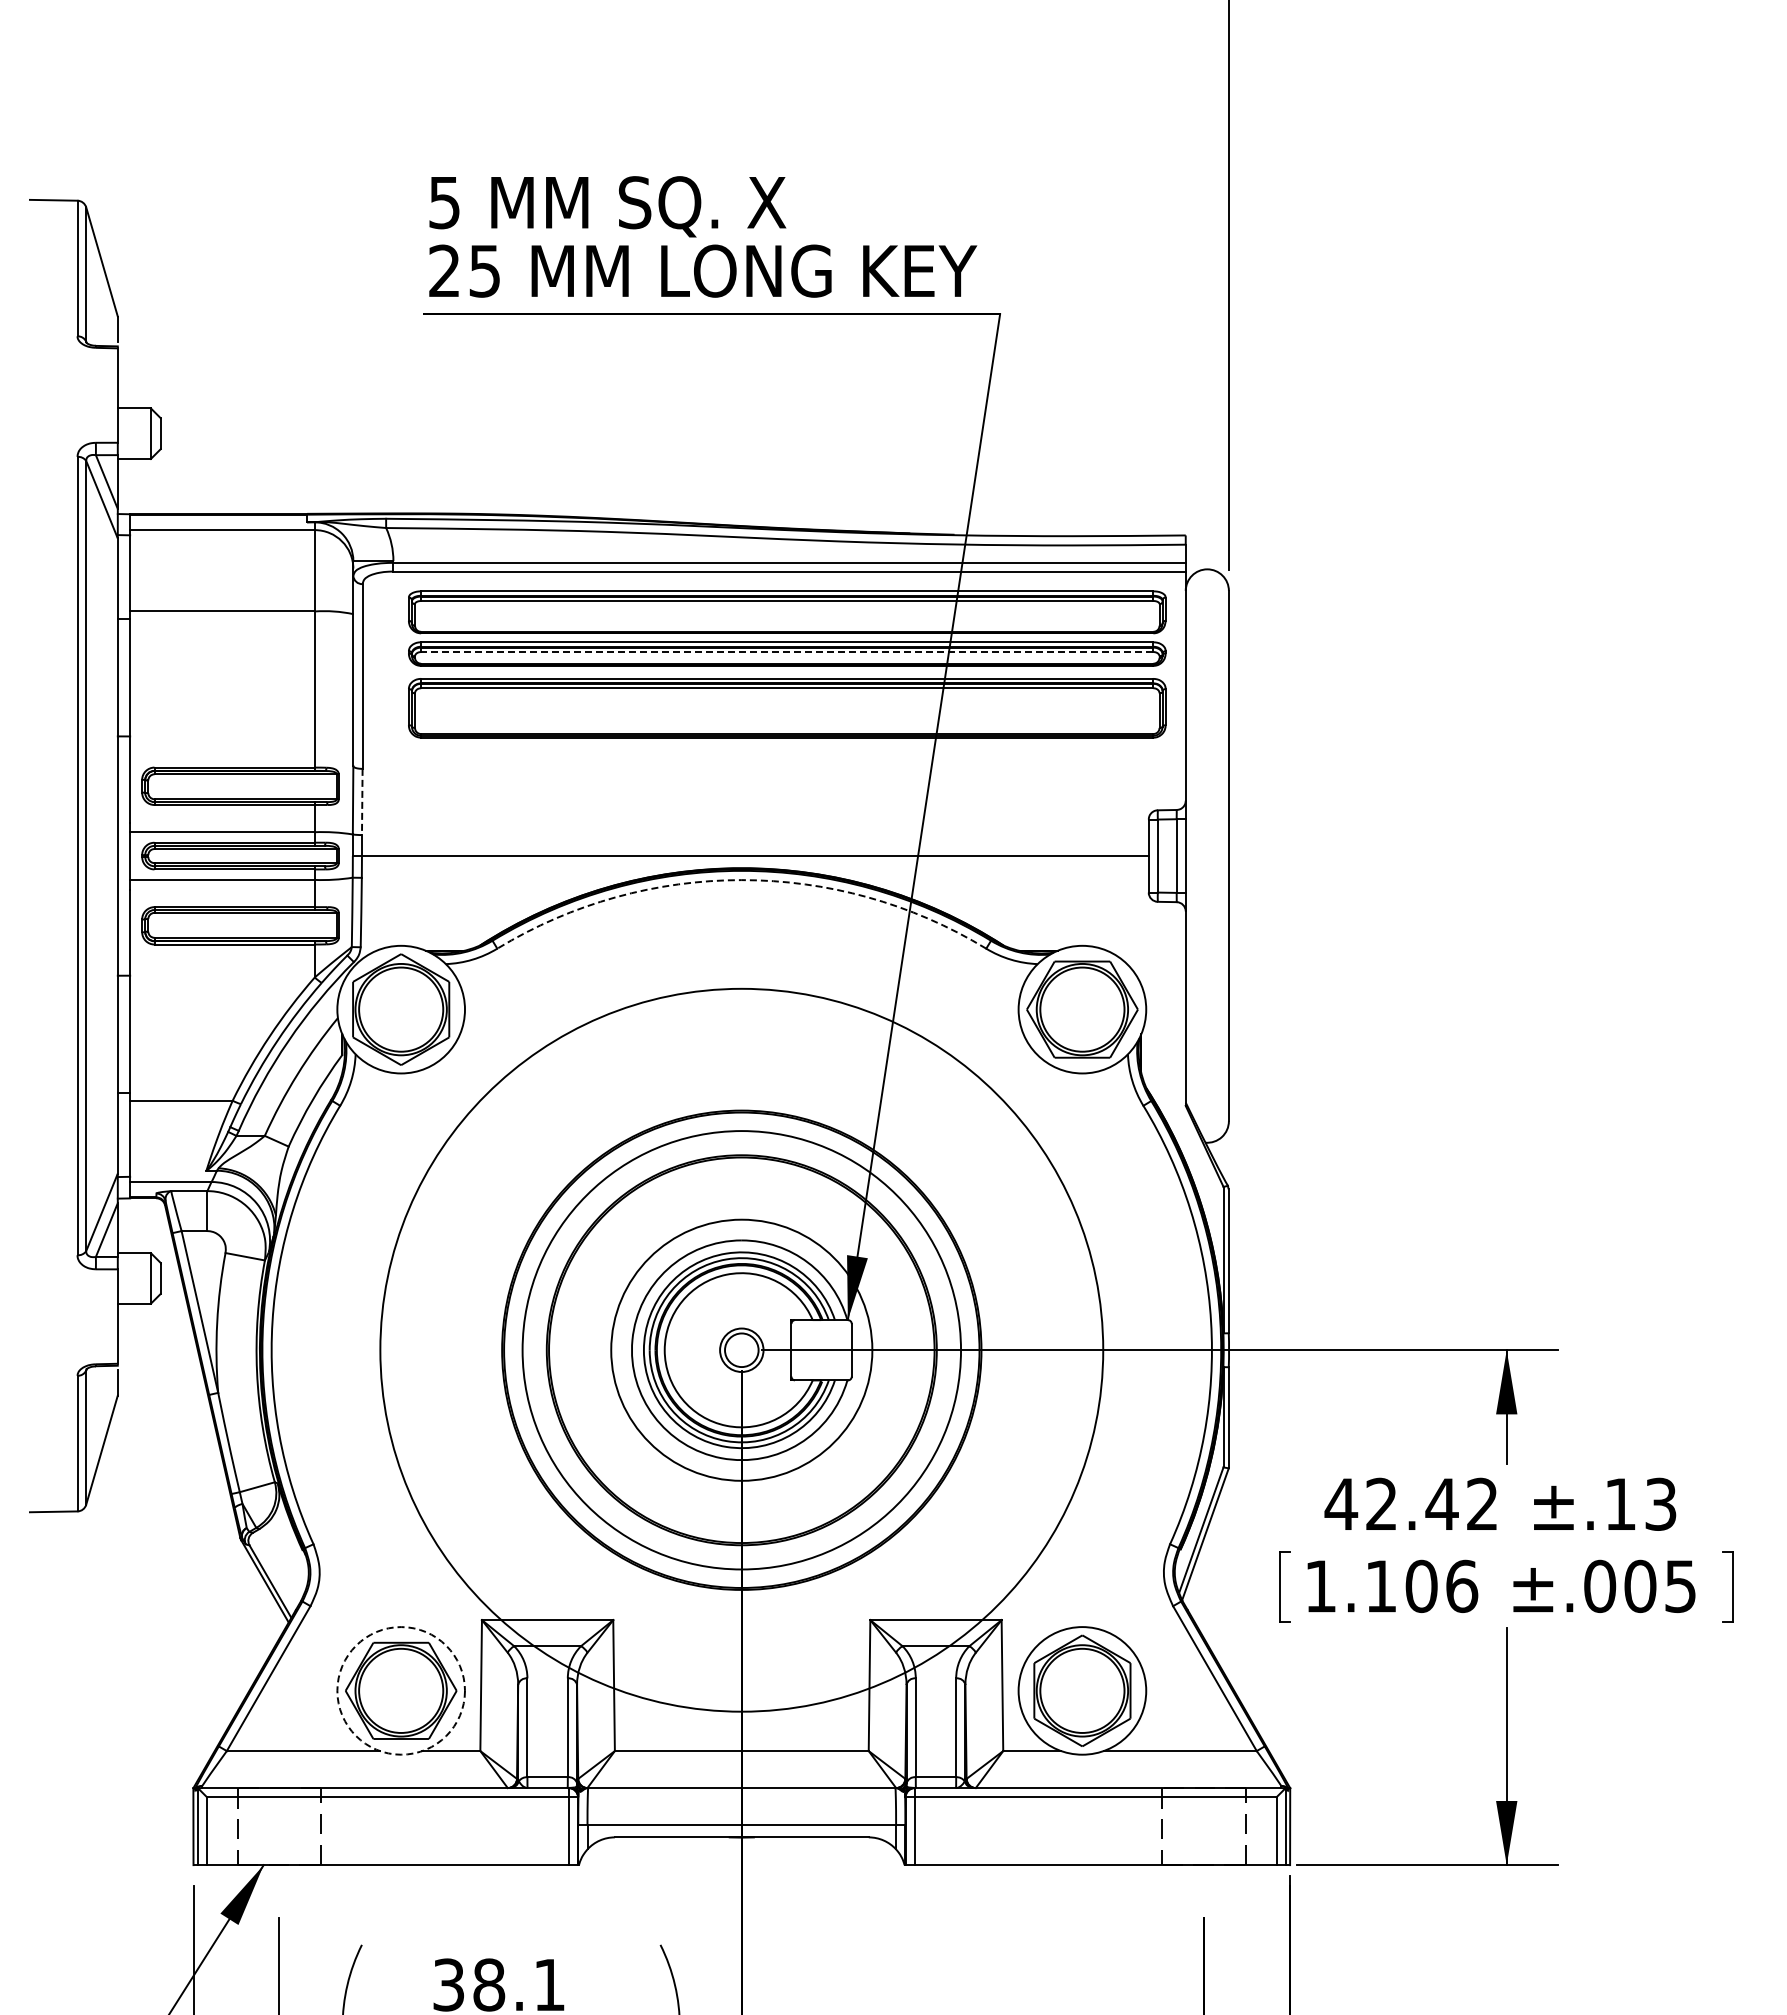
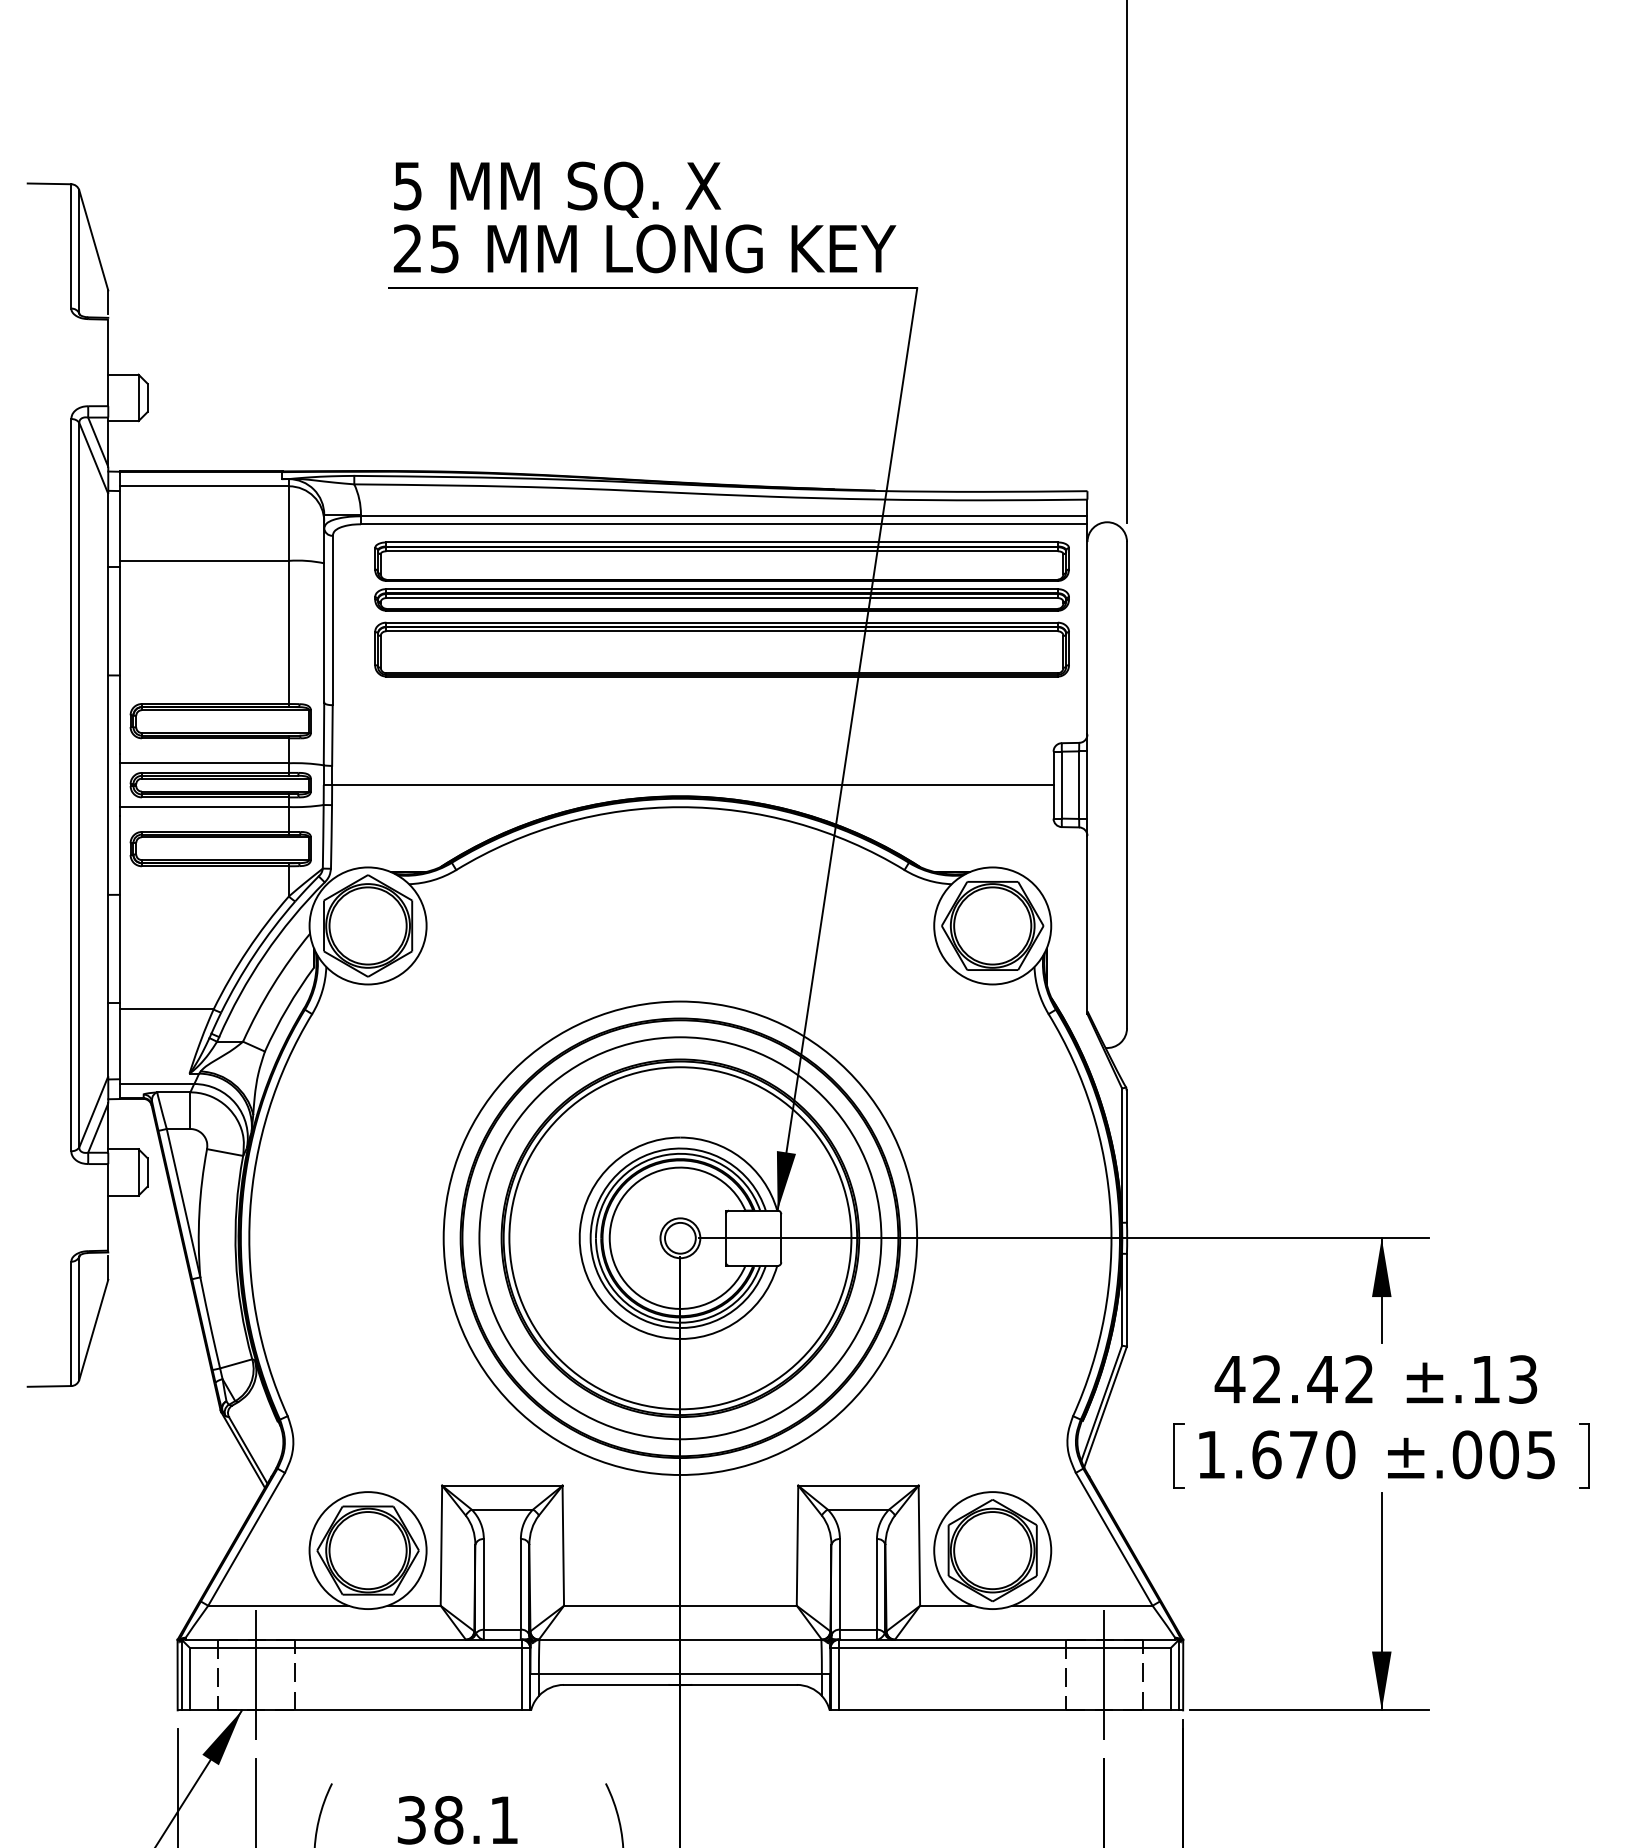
line: (786, 652) -> (721, 598), dashed -> solid
line: (362, 802) -> (332, 736), dashed -> solid
arc: (741, 880) -> (680, 807), dashed -> solid
circle: (741, 1349) -> (680, 1237), size x1.43
circle: (741, 1350) -> (680, 1238), size x0.71
text: (1421, 1586) -> (1303, 1454), 1.106 -> 1.670
circle: (401, 1690) -> (368, 1550), dashed -> solid
line: (279, 1826) -> (256, 1674), added
line: (1204, 1826) -> (1104, 1674), added

